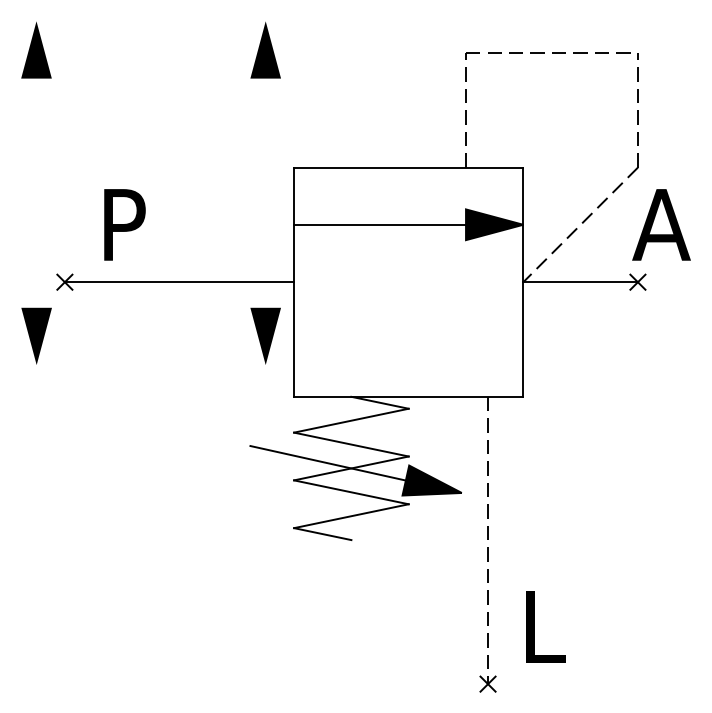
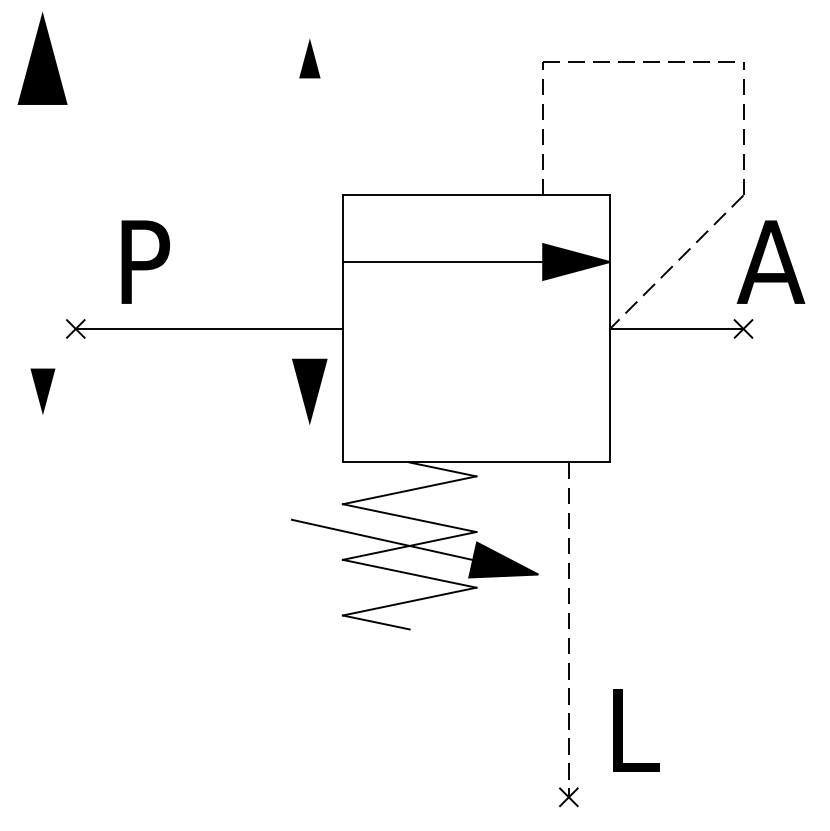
part: (36, 50) -> (42, 58), size x1.4
part: (265, 50) -> (309, 58), size x0.6
part: (36, 335) -> (42, 391), size x0.7

